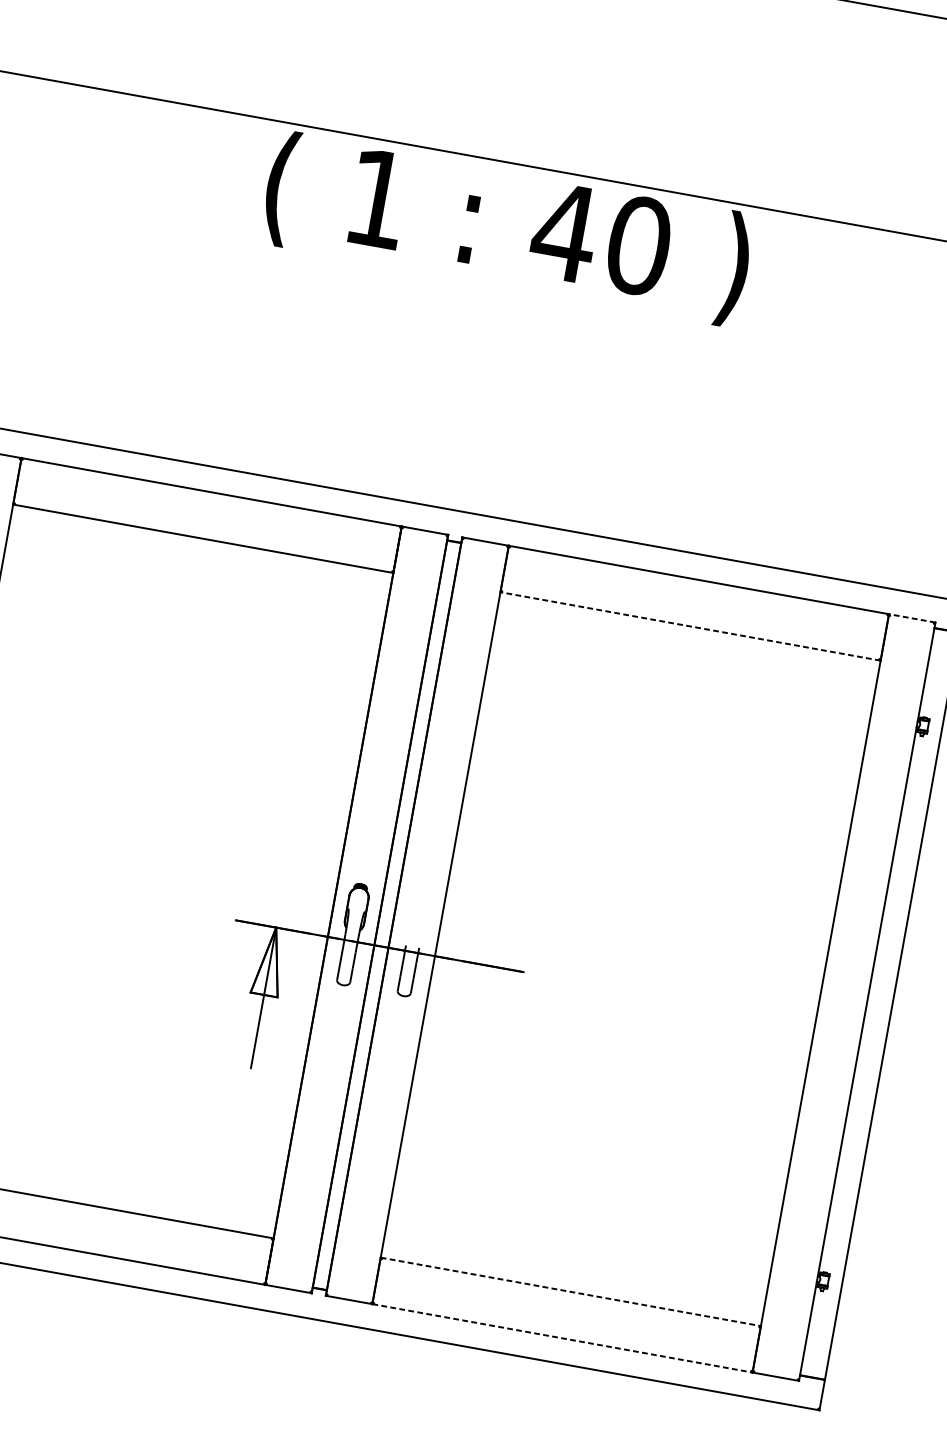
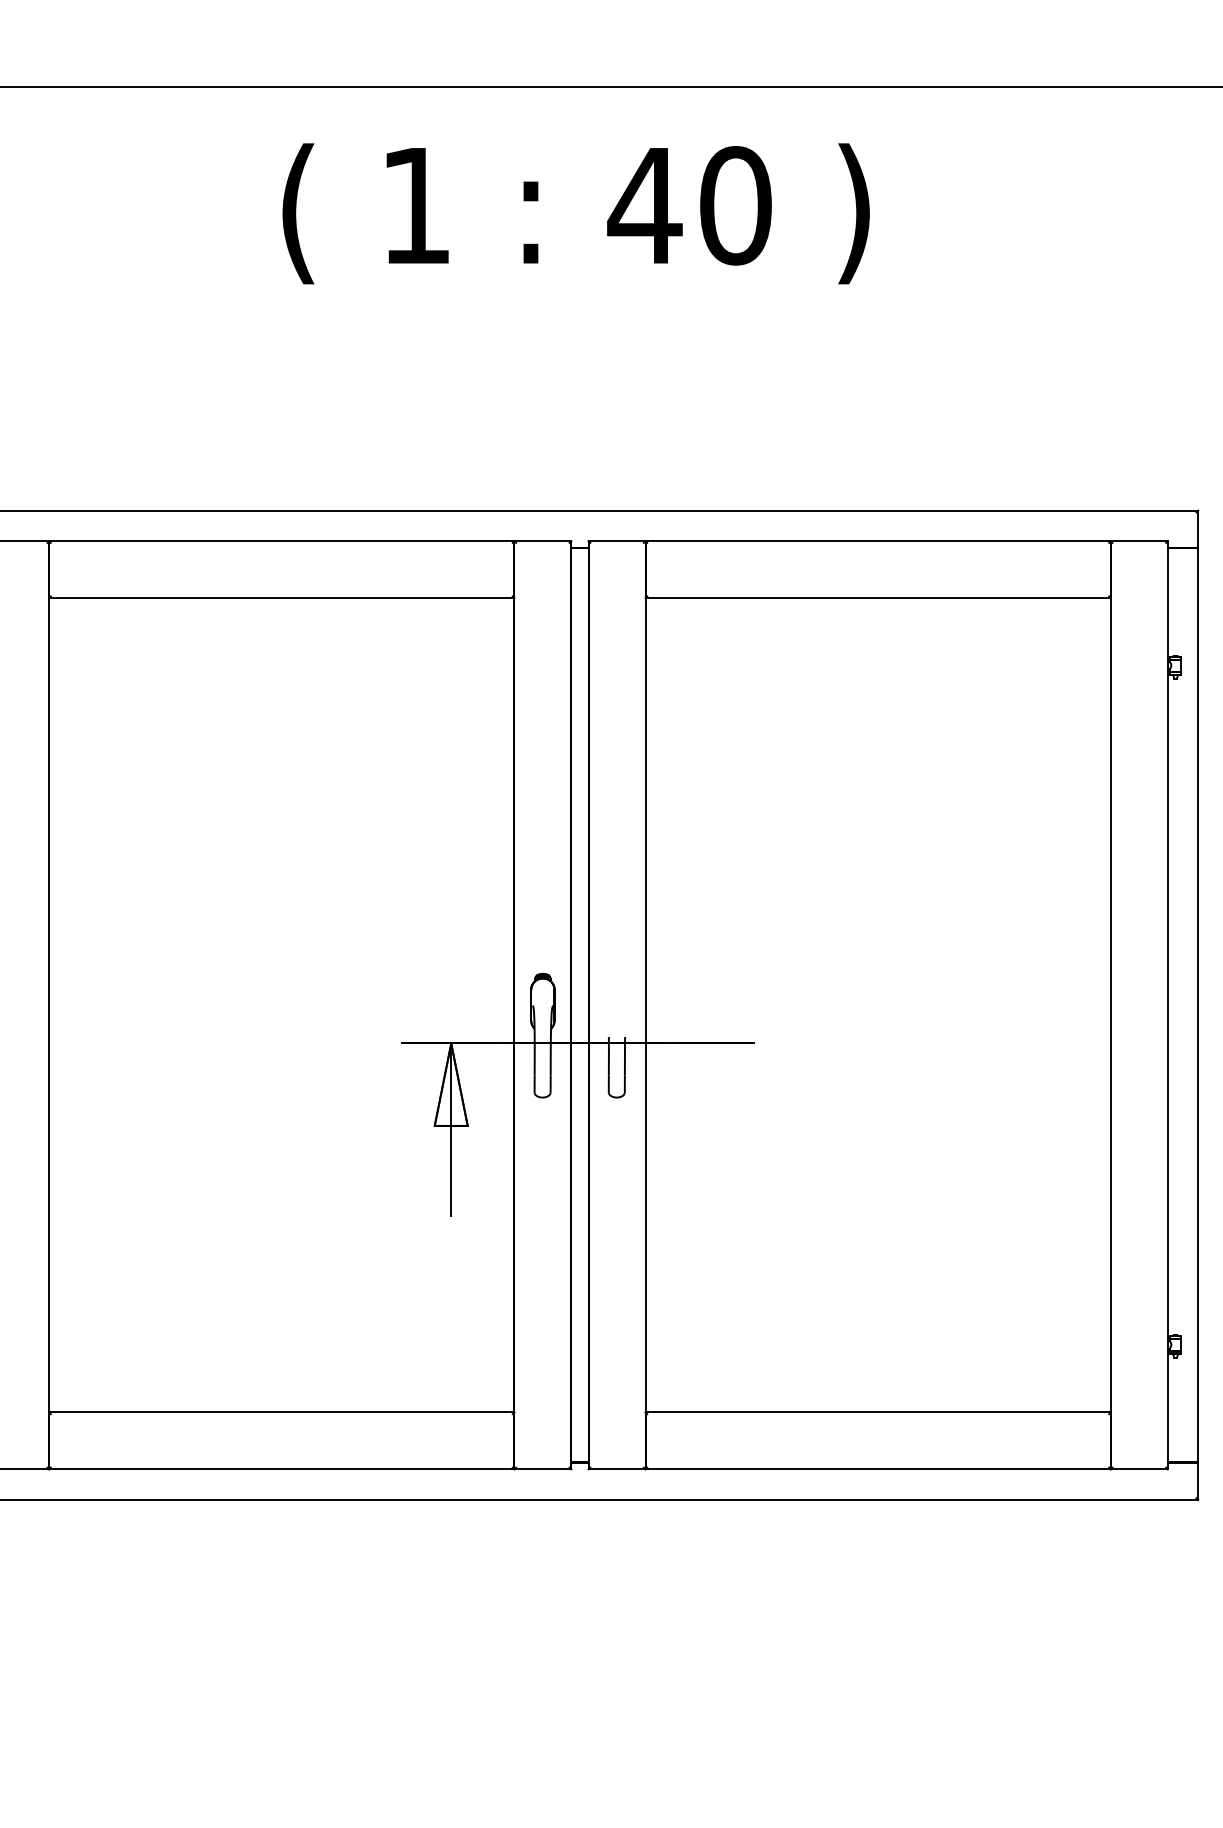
text: (506, 228) -> (575, 213), moved
line: (911, 618) -> (1138, 541), dashed -> solid
line: (690, 626) -> (878, 598), dashed -> solid
line: (571, 1291) -> (878, 1412), dashed -> solid
line: (562, 1338) -> (878, 1469), dashed -> solid

